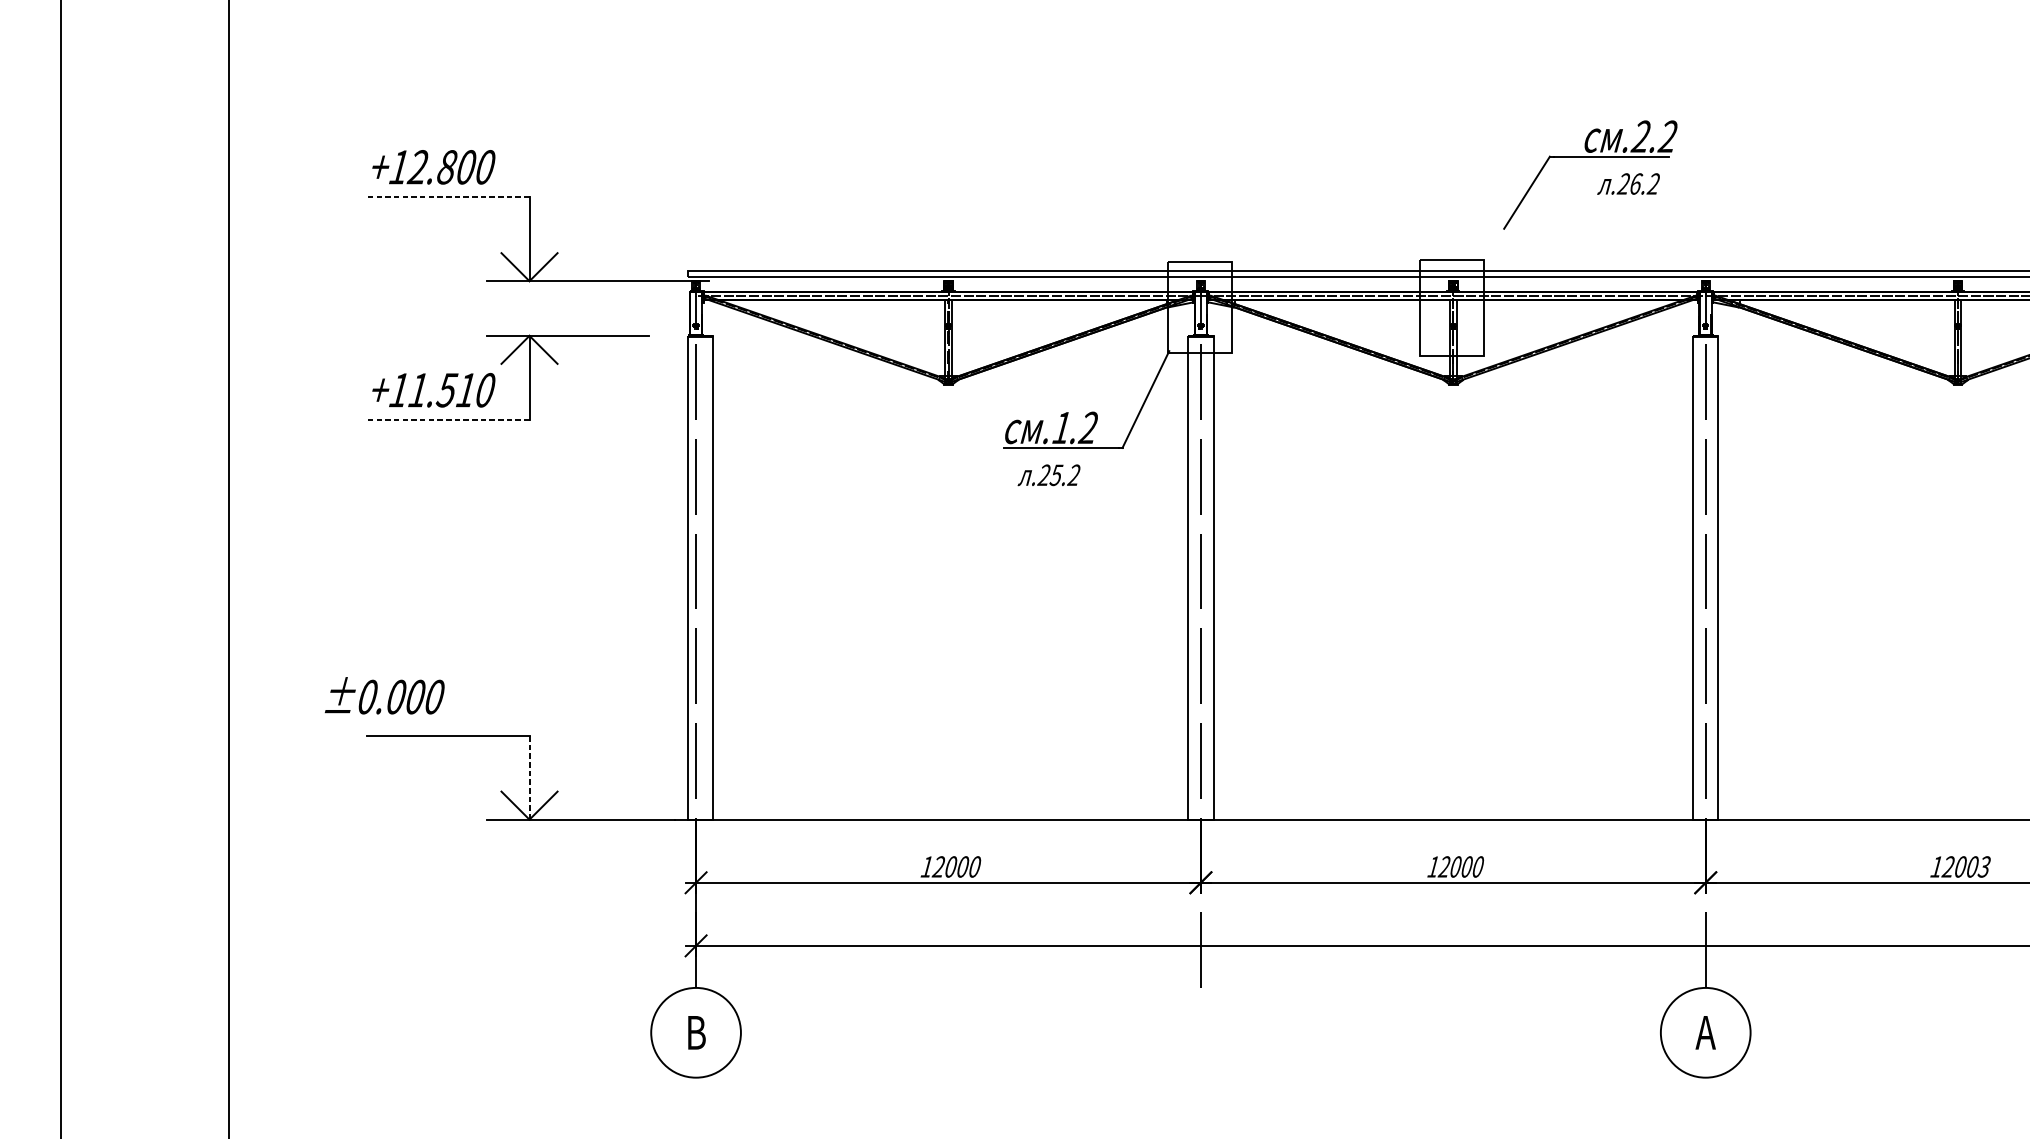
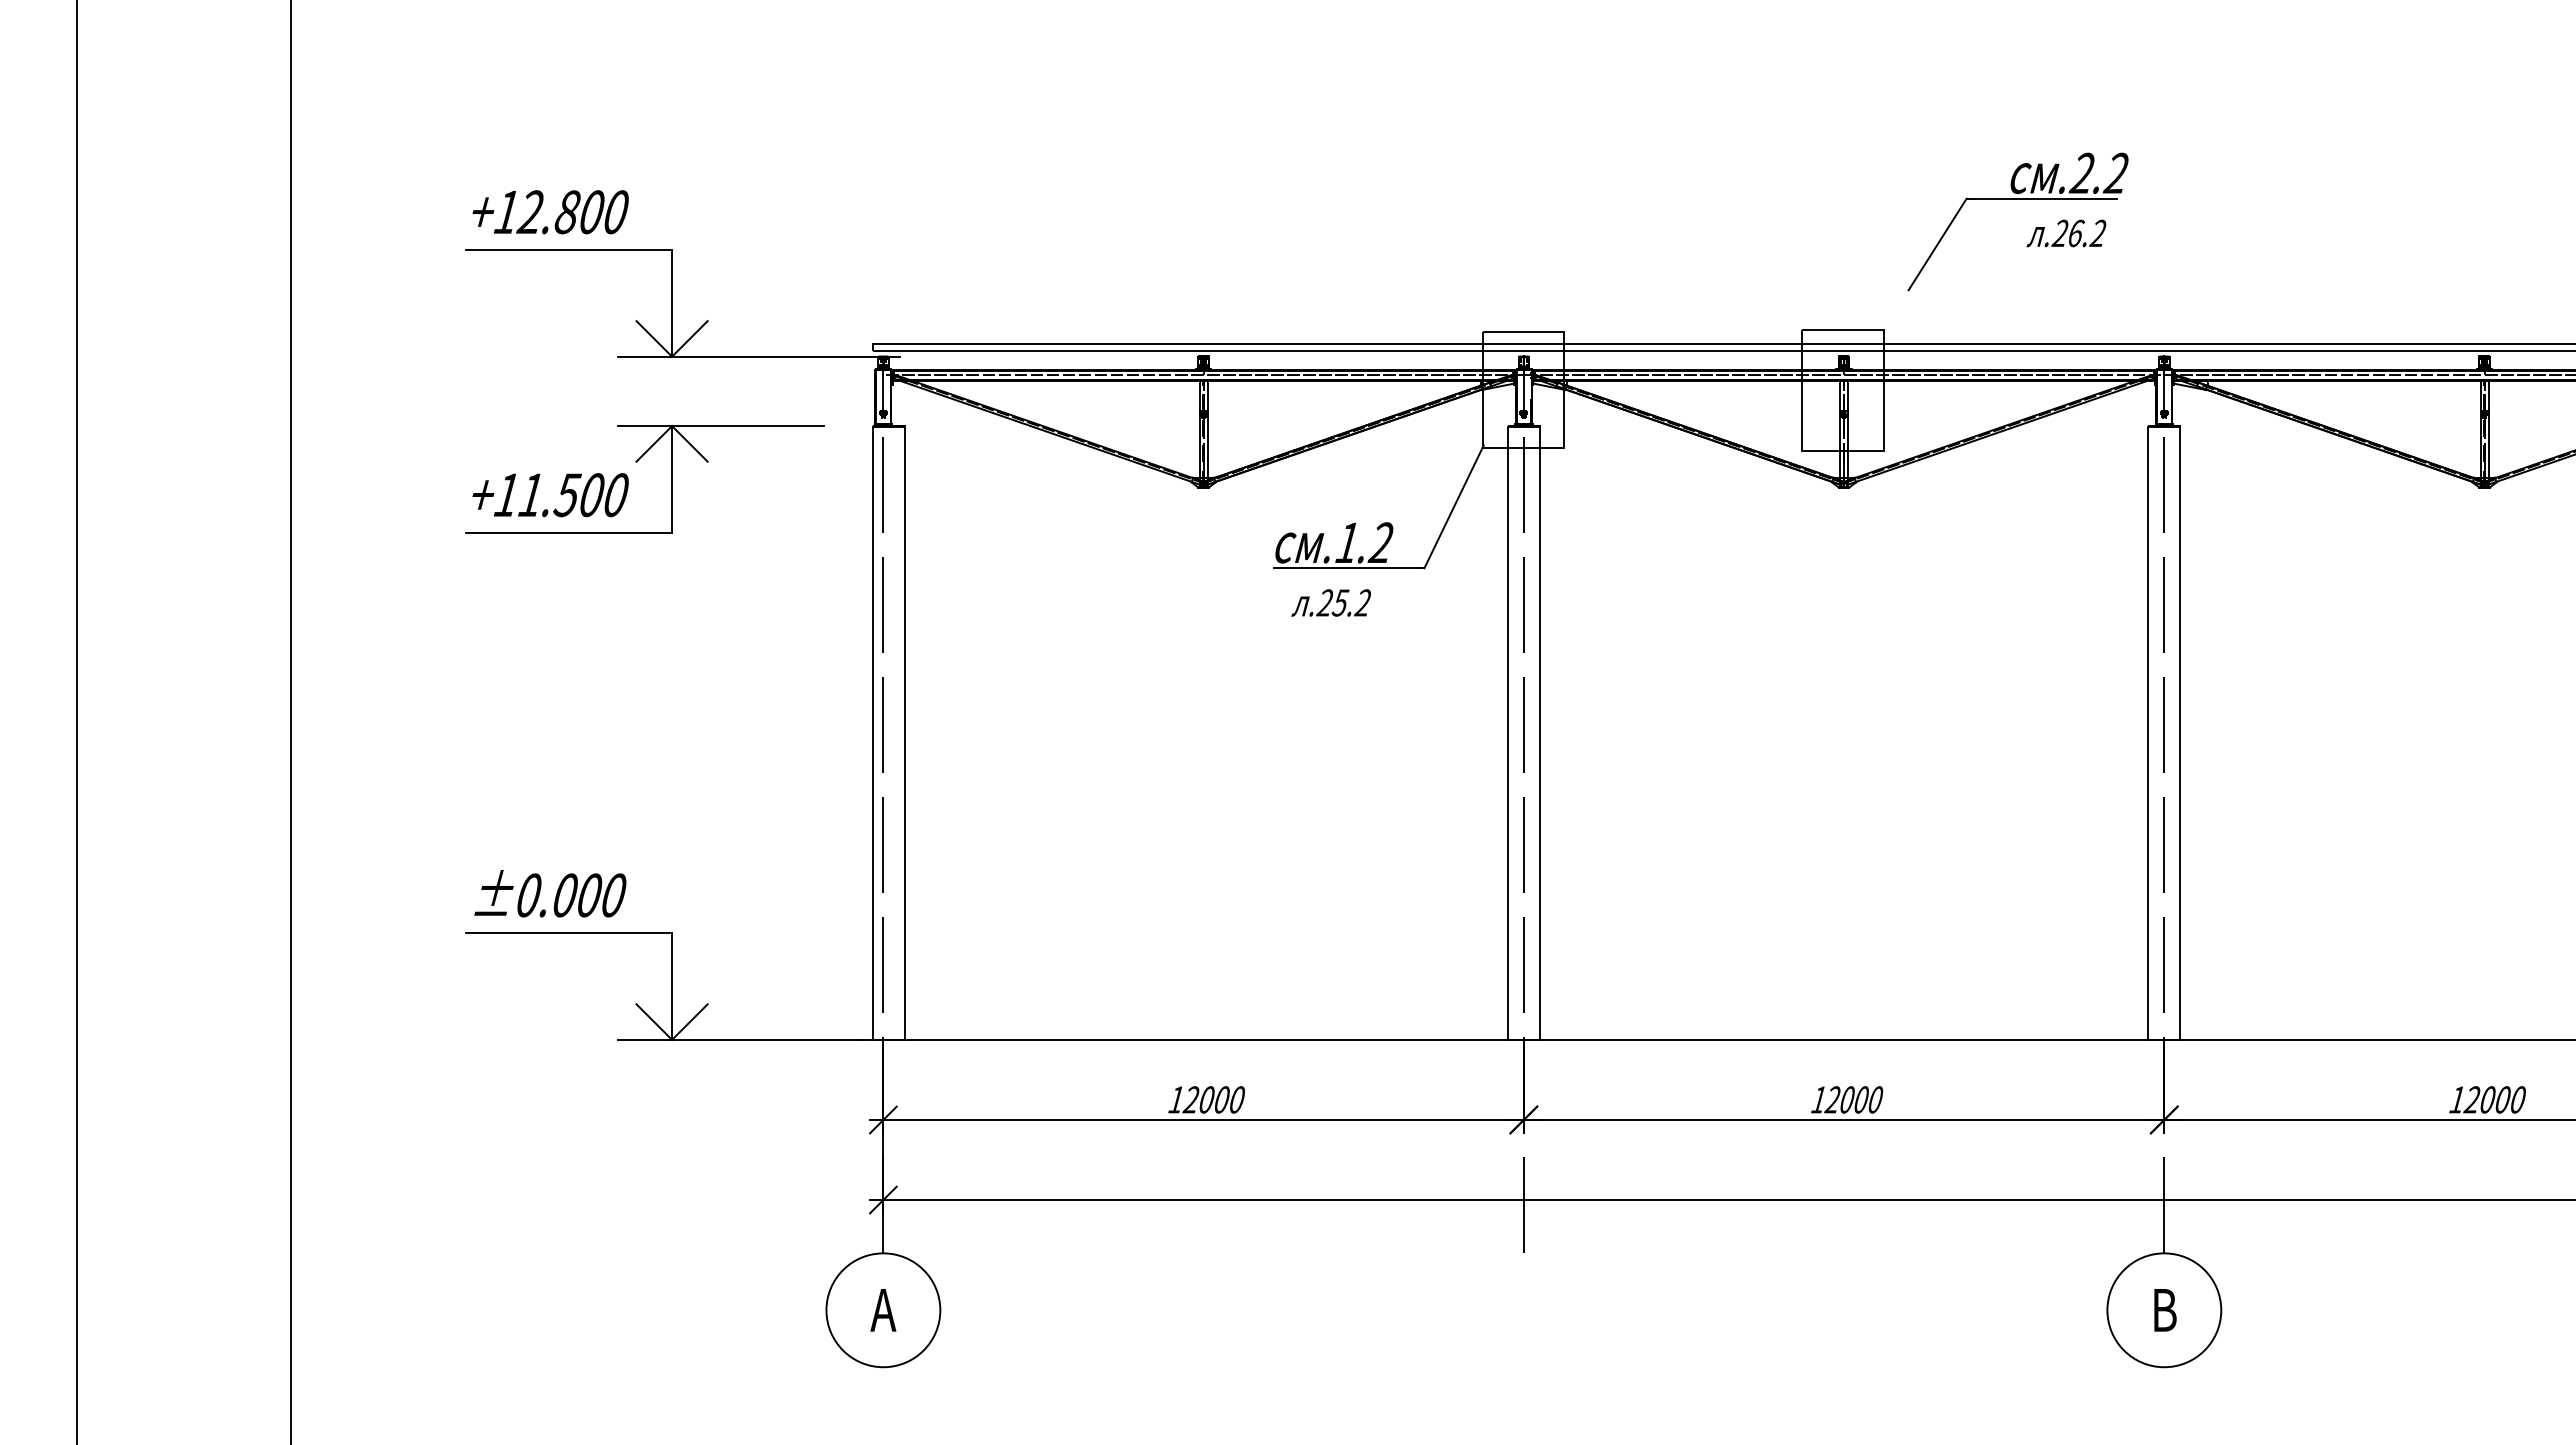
line: (447, 196) -> (568, 249), dashed -> solid
text: (466, 390) -> (591, 495), +11.510 -> +11.500
line: (447, 419) -> (568, 532), dashed -> solid
text: (384, 695) -> (550, 893), moved
line: (529, 777) -> (672, 986), dashed -> solid
text: (1984, 866) -> (2517, 1099), 12003 -> 12000
text: (696, 1032) -> (883, 1310), В -> А
text: (1705, 1032) -> (2164, 1310), А -> В

